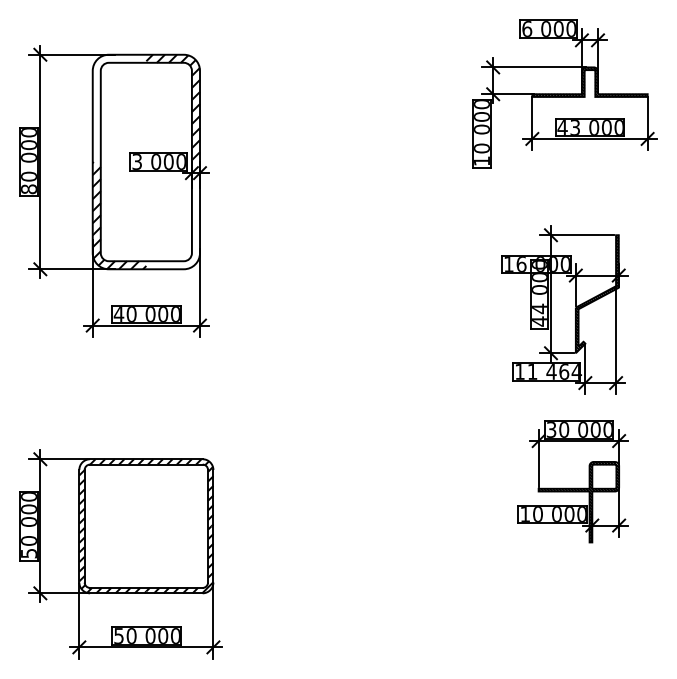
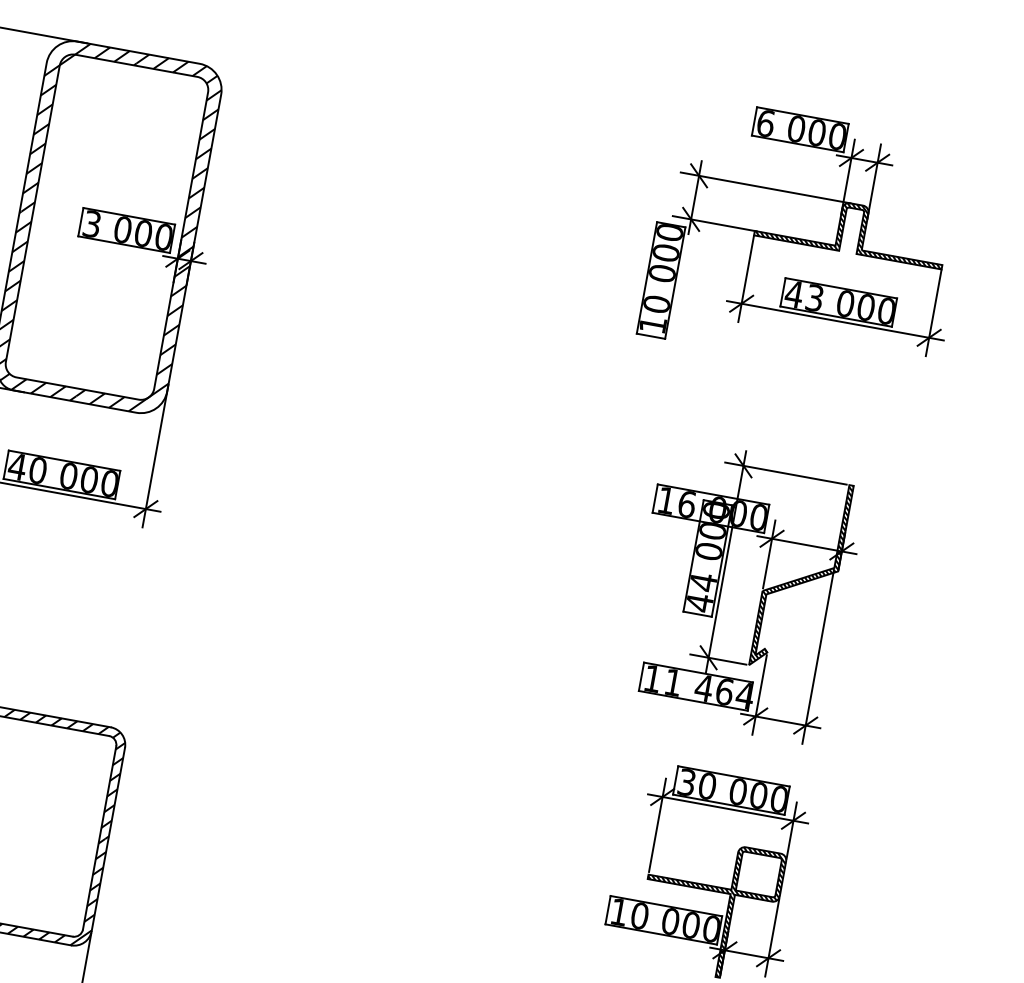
hatch: (119, 108) -> (79, 132), added
hatch: (173, 216) -> (135, 323), added

